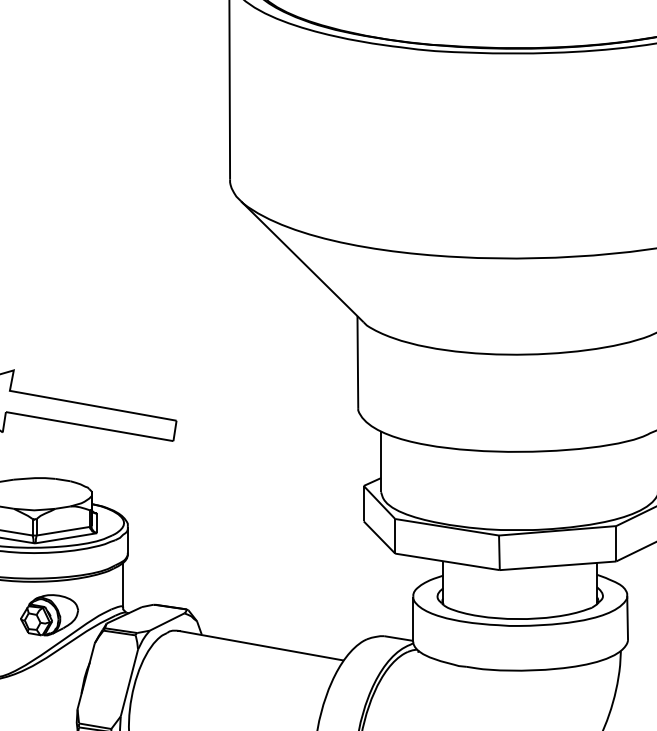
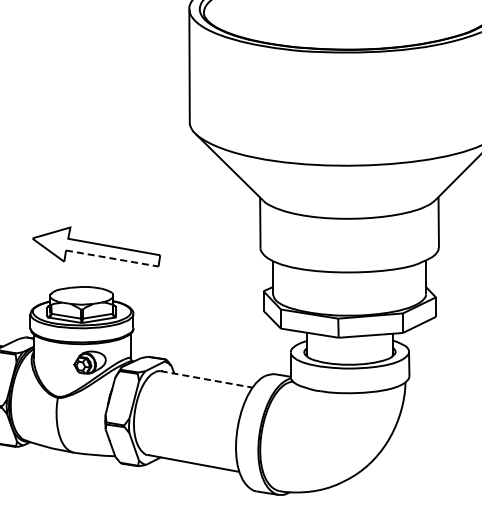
line: (90, 426) -> (112, 258), solid -> dashed
line: (260, 645) -> (206, 379), solid -> dashed

